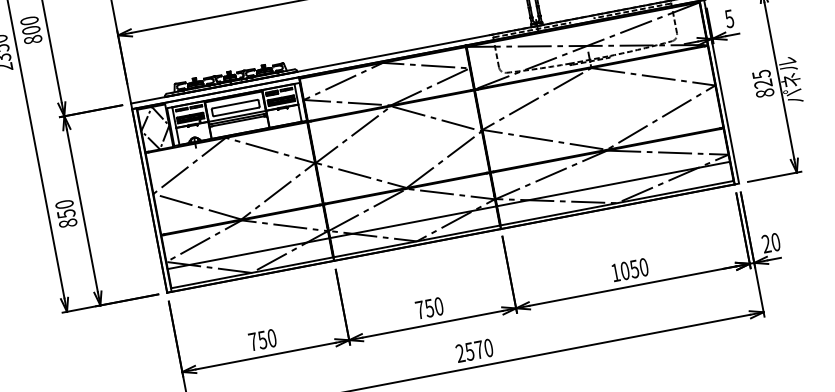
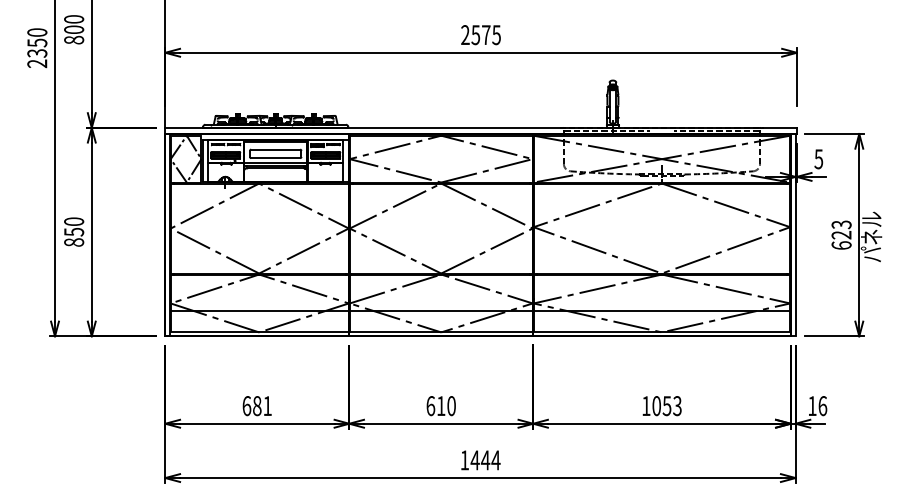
text: (763, 83) -> (841, 234), 825 -> 623
text: (770, 242) -> (817, 405), 20 -> 16
text: (644, 267) -> (677, 406), 1050 -> 1053
text: (424, 309) -> (435, 406), 750 -> 610
text: (262, 340) -> (256, 406), 750 -> 681
text: (474, 350) -> (480, 460), 2570 -> 1444

